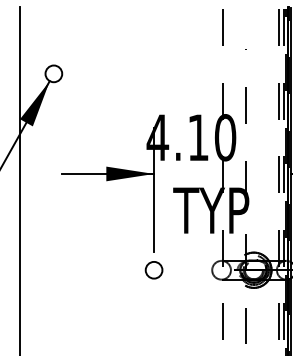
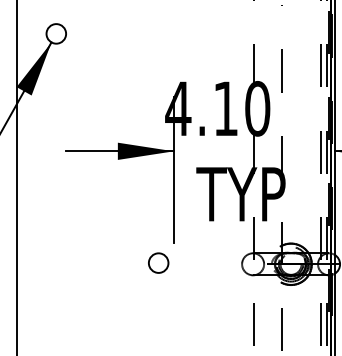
circle: (153, 270) -> (157, 263), moved

